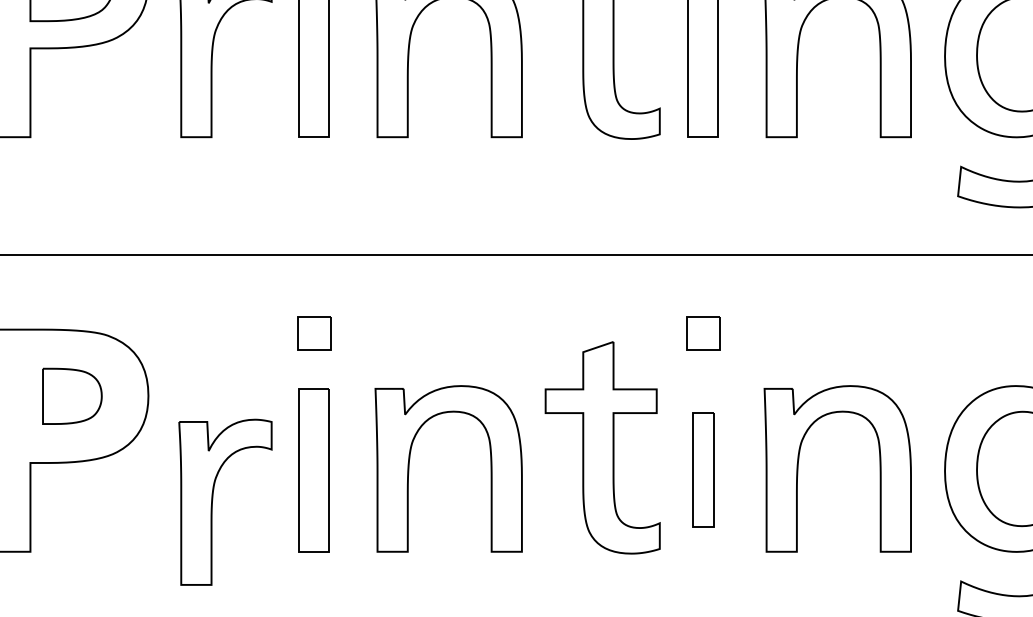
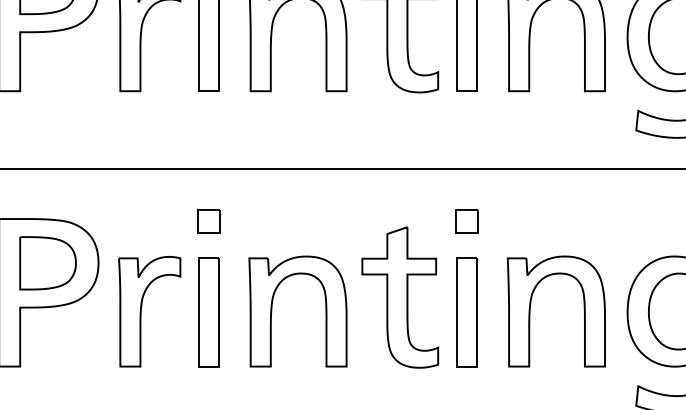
part: (71, 396) -> (47, 263), size x1.43
part: (702, 470) -> (466, 312), size x1.43
part: (213, 501) -> (141, 311), moved

